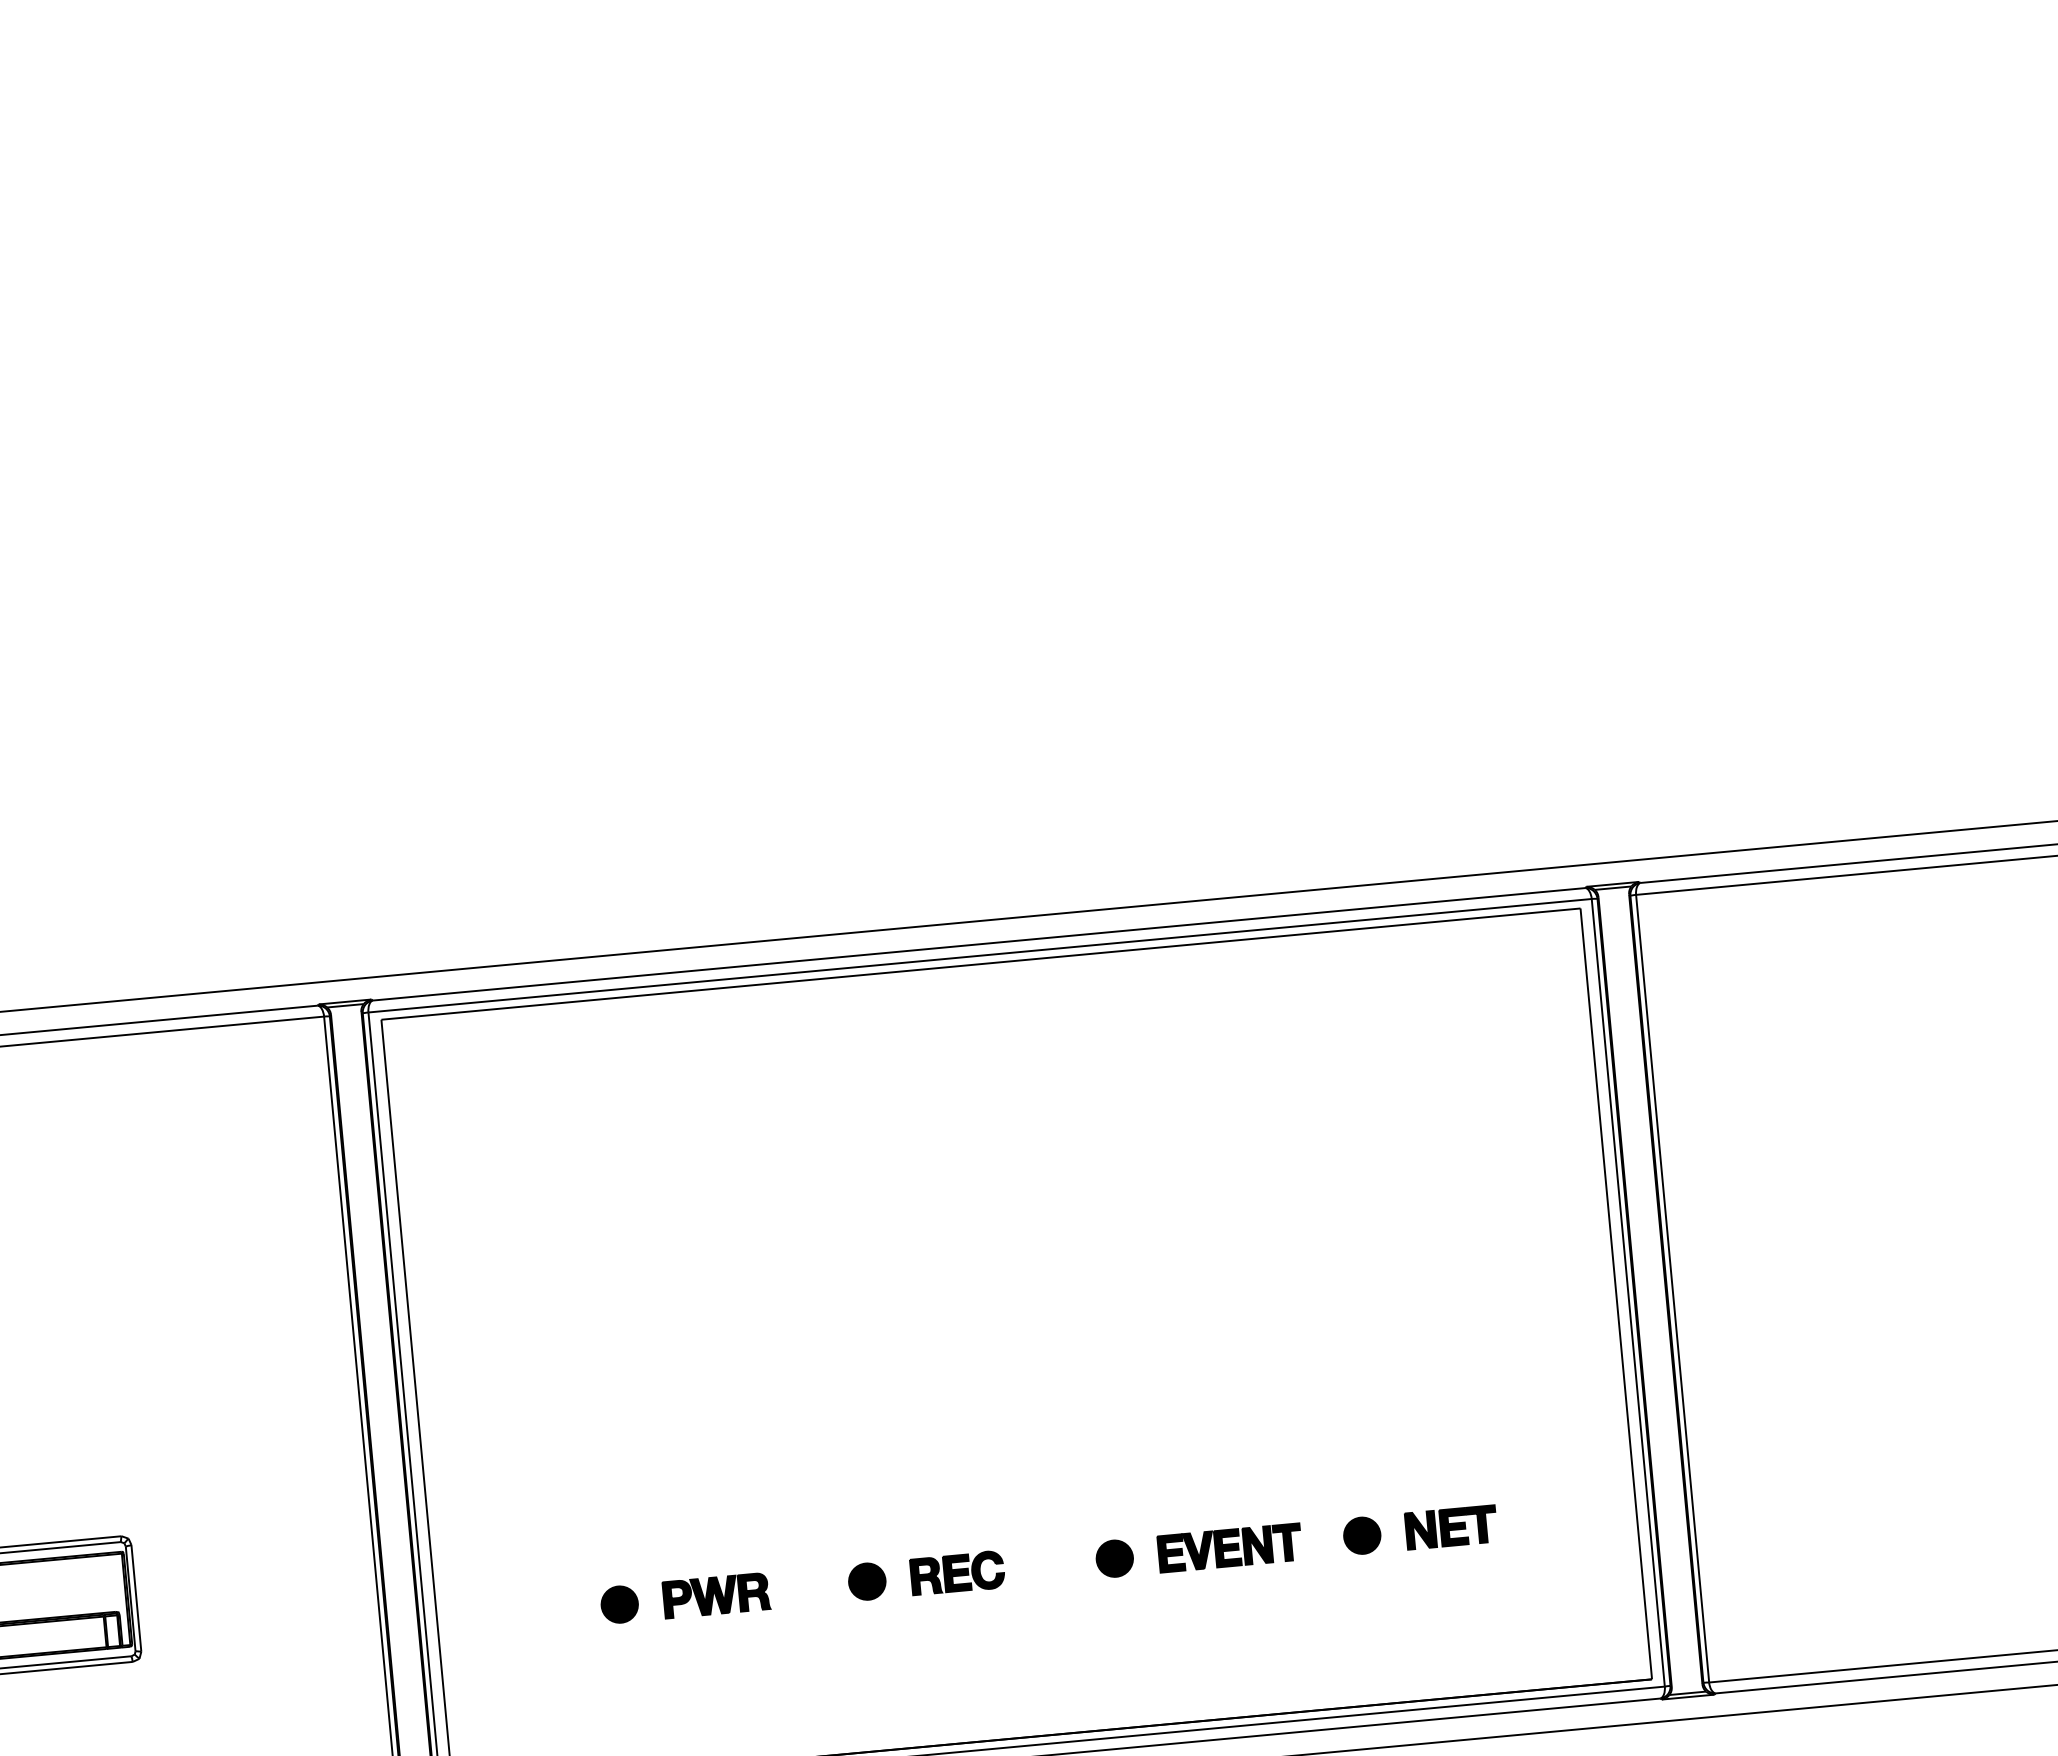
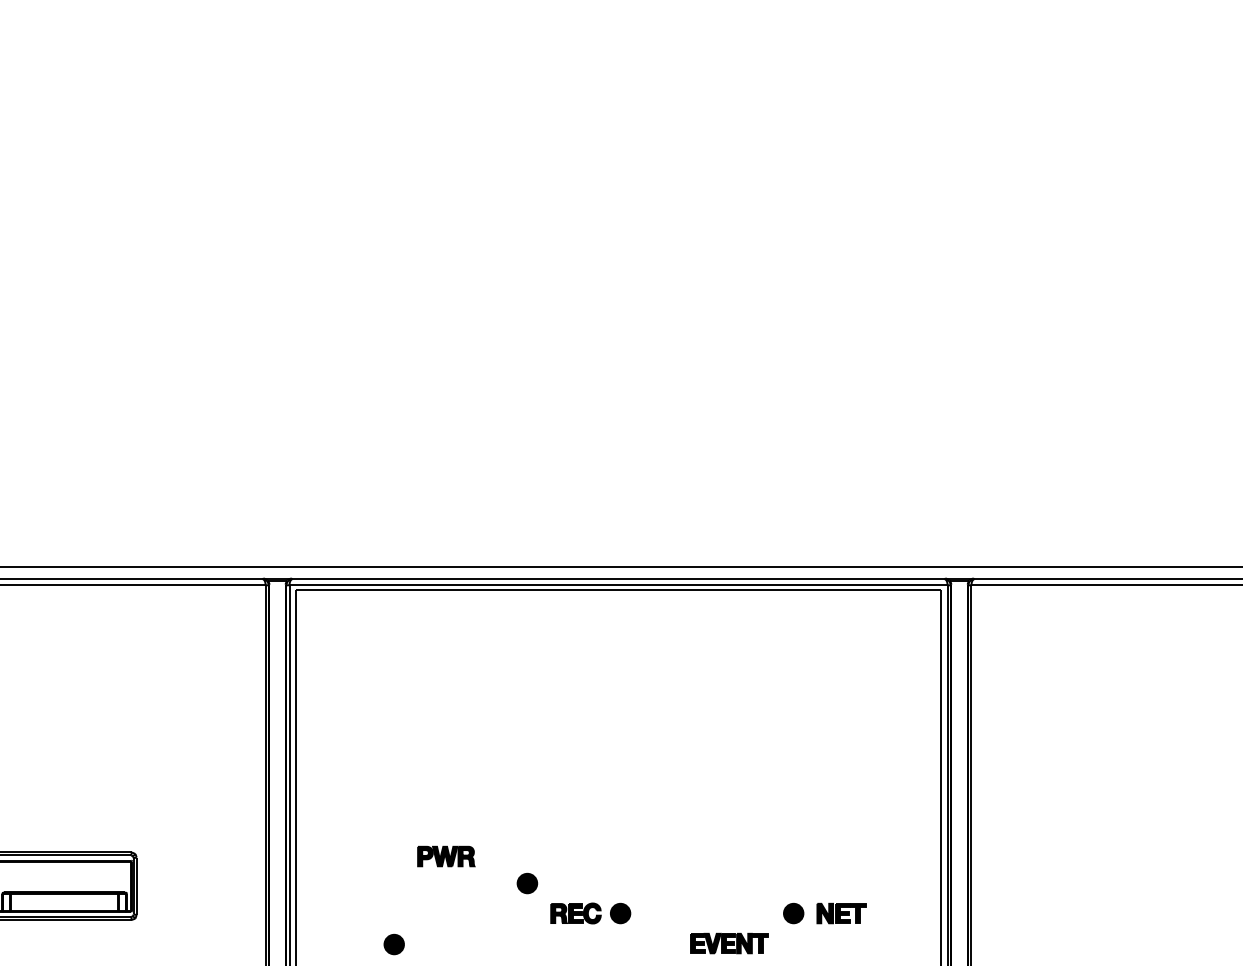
part: (1229, 1547) -> (729, 943), moved
part: (1114, 1558) -> (620, 913), moved
part: (867, 1581) -> (527, 883), moved
part: (716, 1595) -> (446, 856), moved
part: (618, 1604) -> (393, 944), moved

